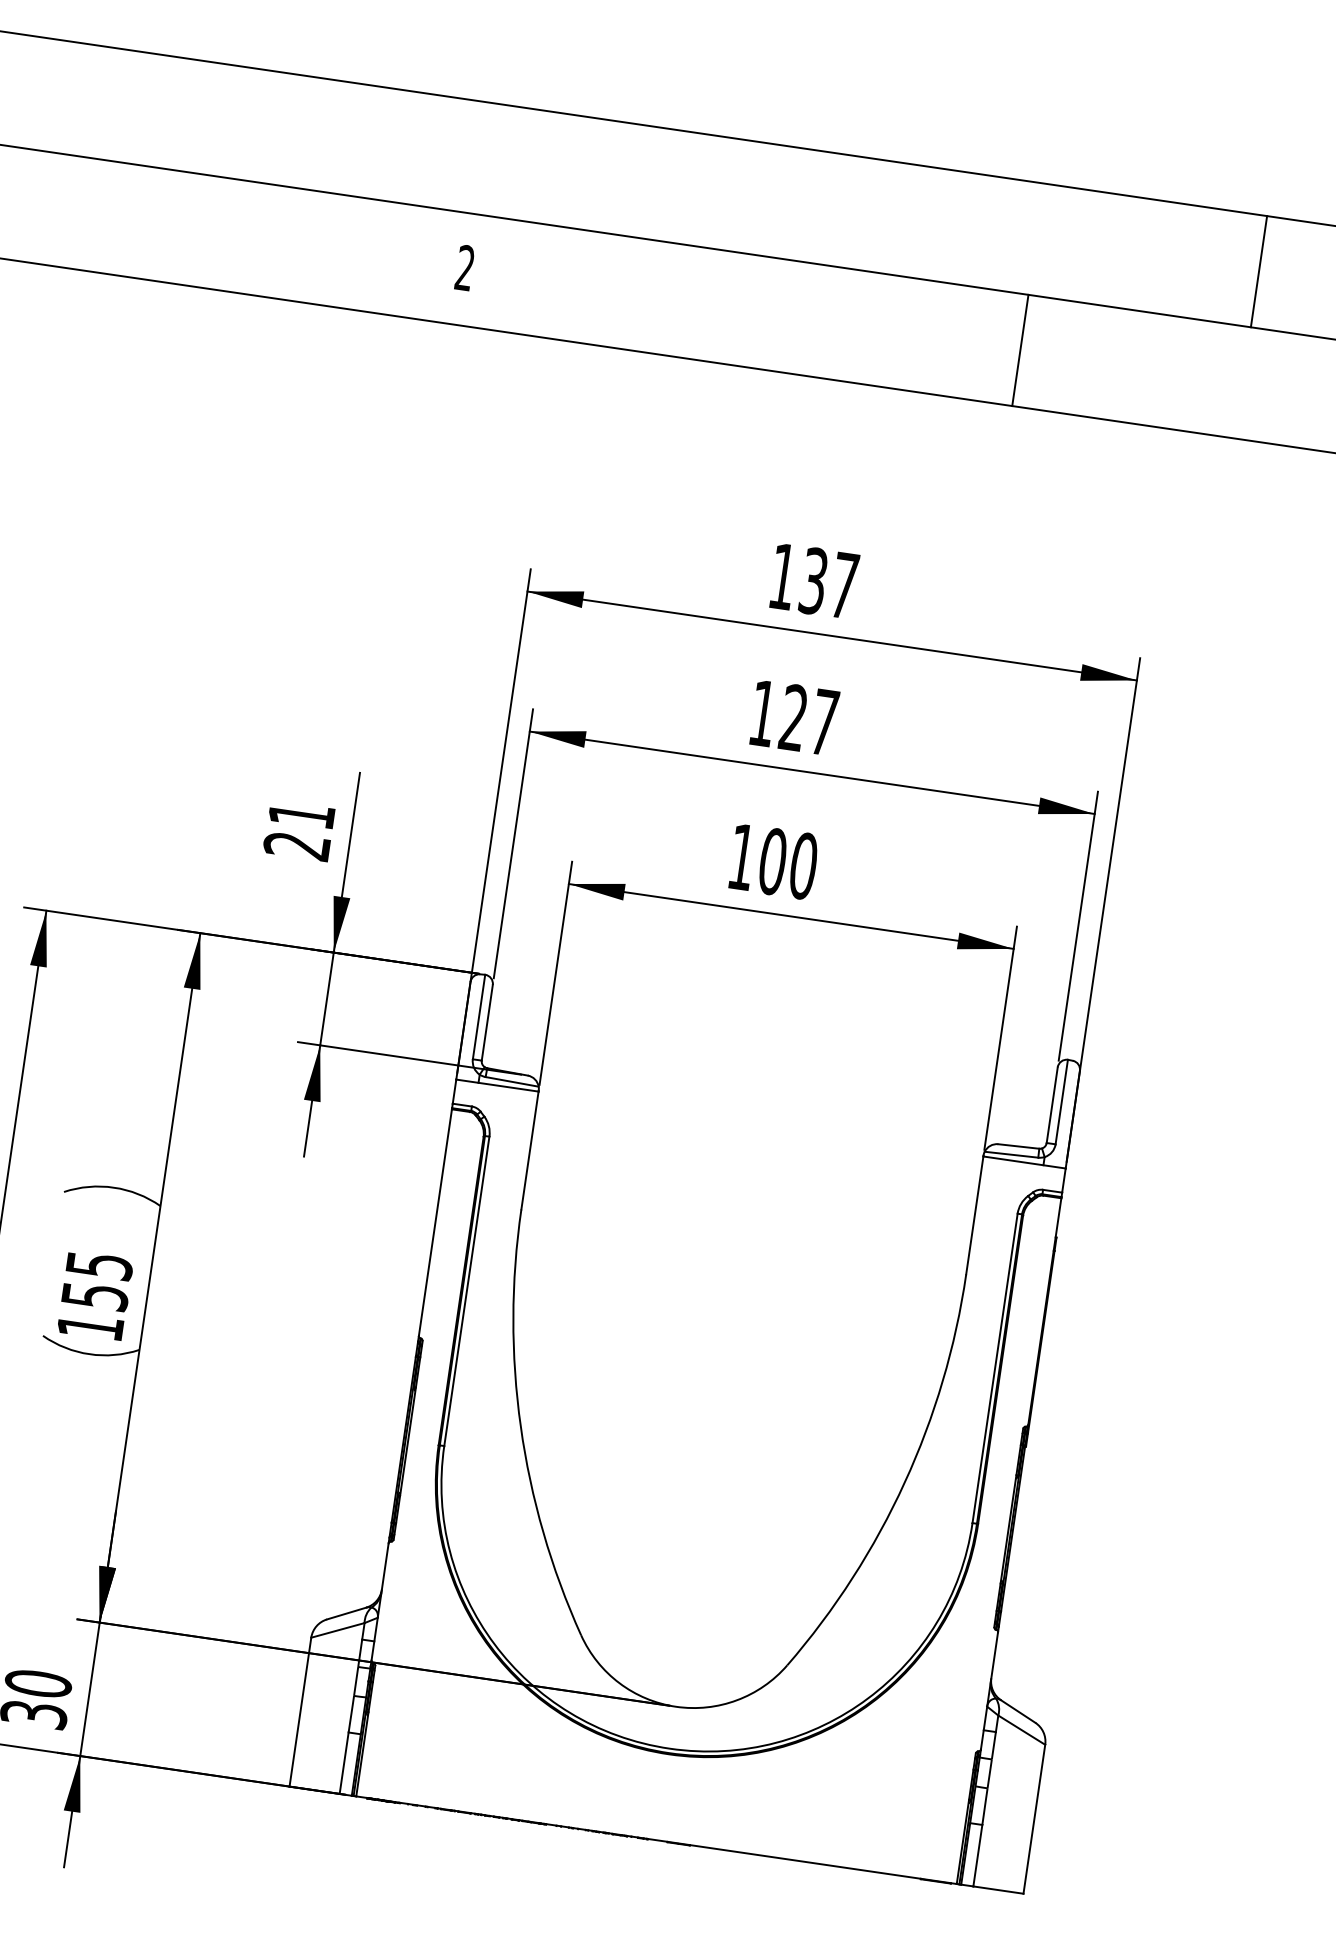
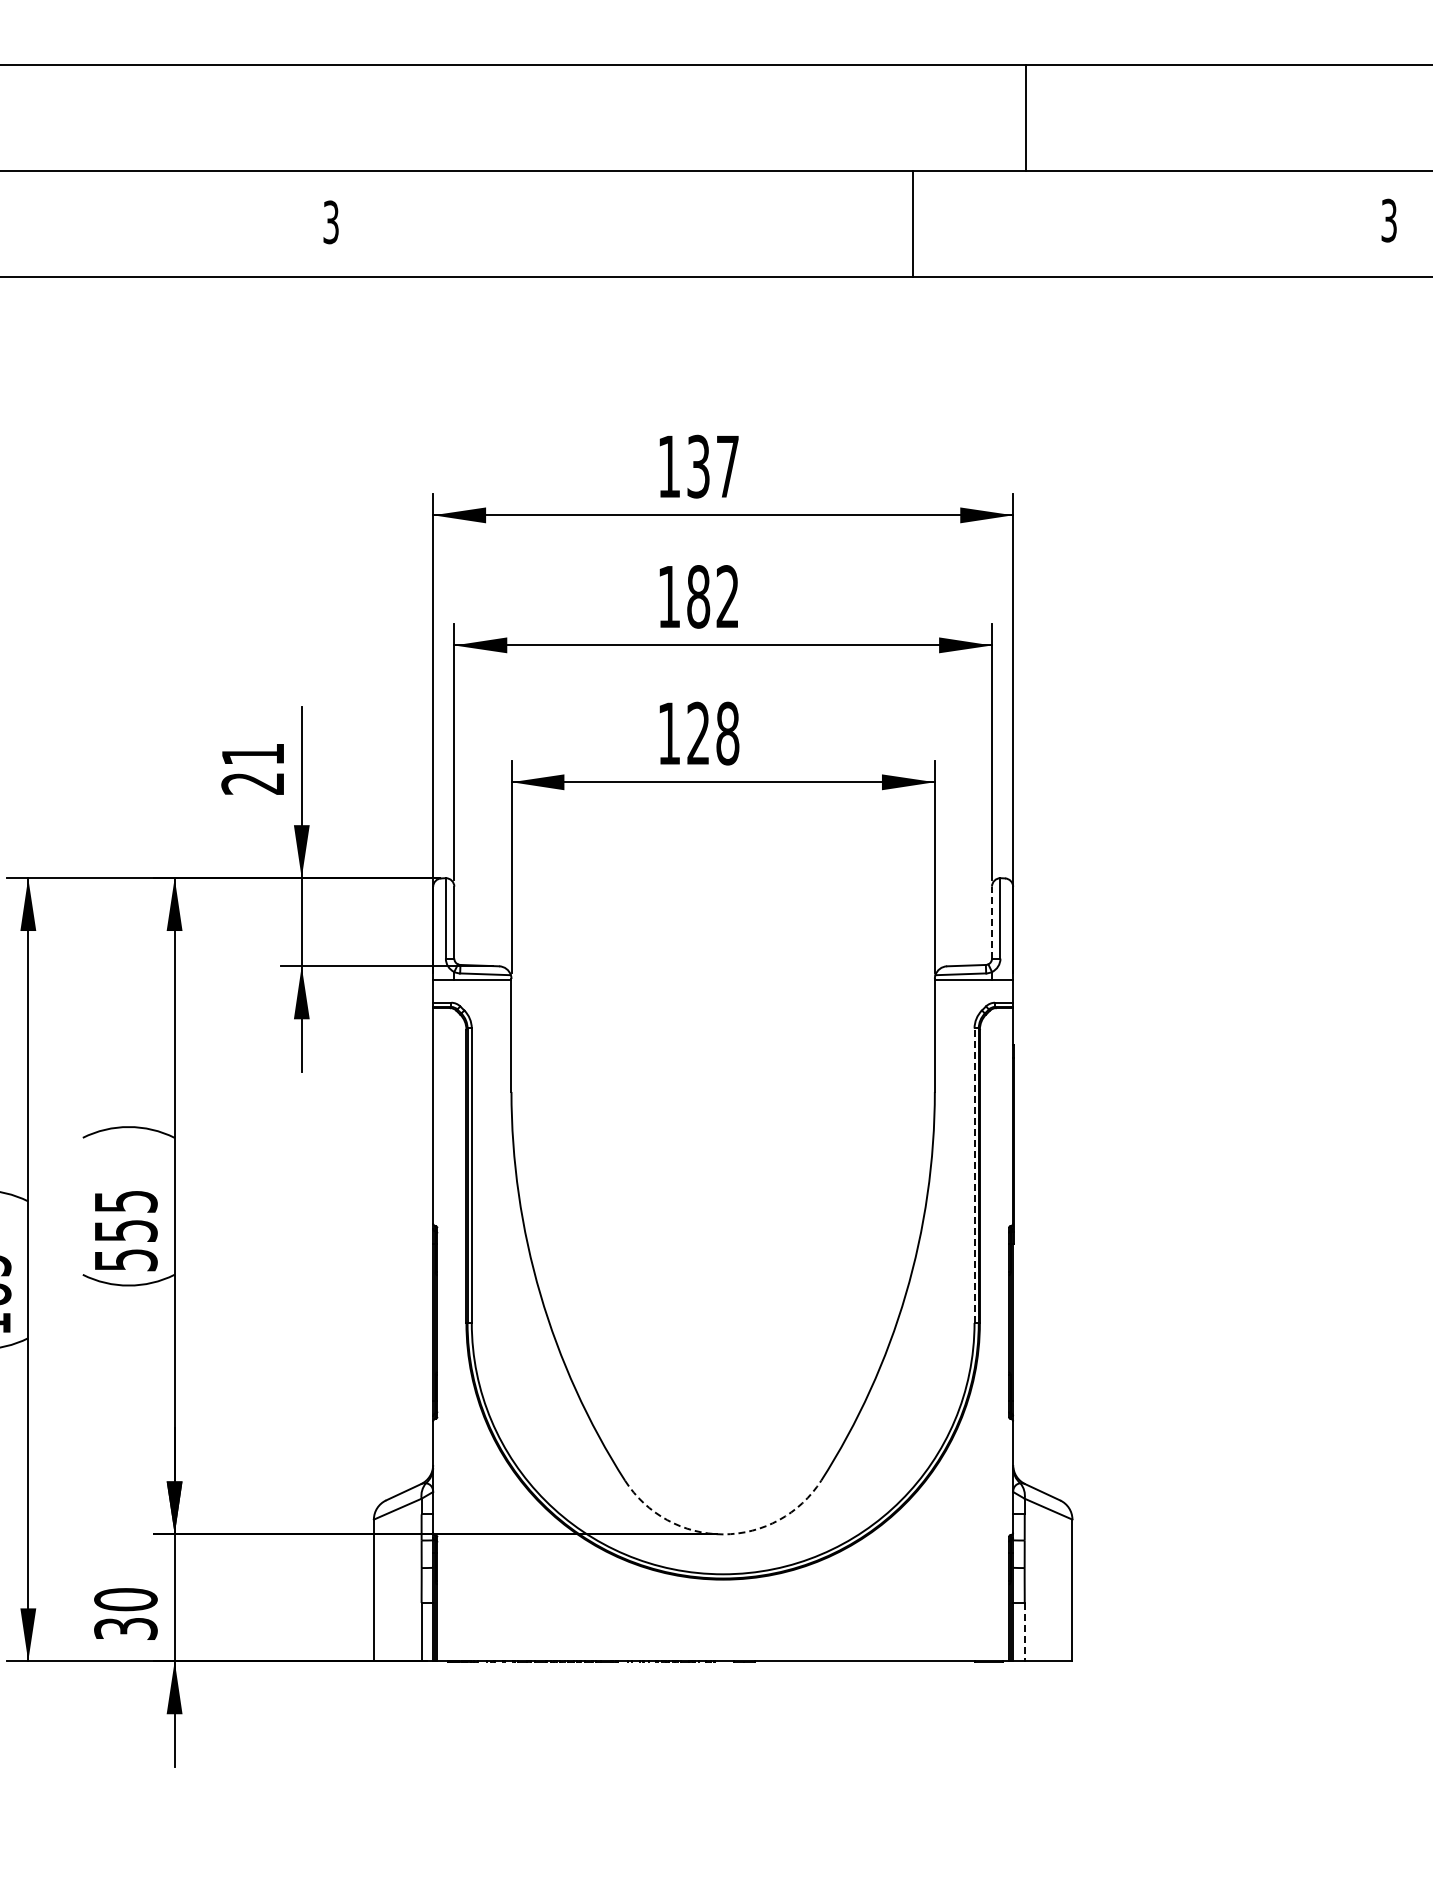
text: (464, 268) -> (330, 222), 2 -> 3
line: (1259, 271) -> (1026, 117), moved
line: (1020, 350) -> (912, 223), moved
text: (808, 719) -> (712, 596), 127 -> 182
text: (788, 863) -> (713, 733), 100 -> 128
line: (1052, 1105) -> (992, 922), solid -> dashed
text: (91, 1327) -> (126, 1260), 155 -> 555
line: (995, 1368) -> (974, 1175), solid -> dashed
arc: (676, 1706) -> (723, 1534), solid -> dashed
line: (977, 1856) -> (1024, 1632), solid -> dashed

